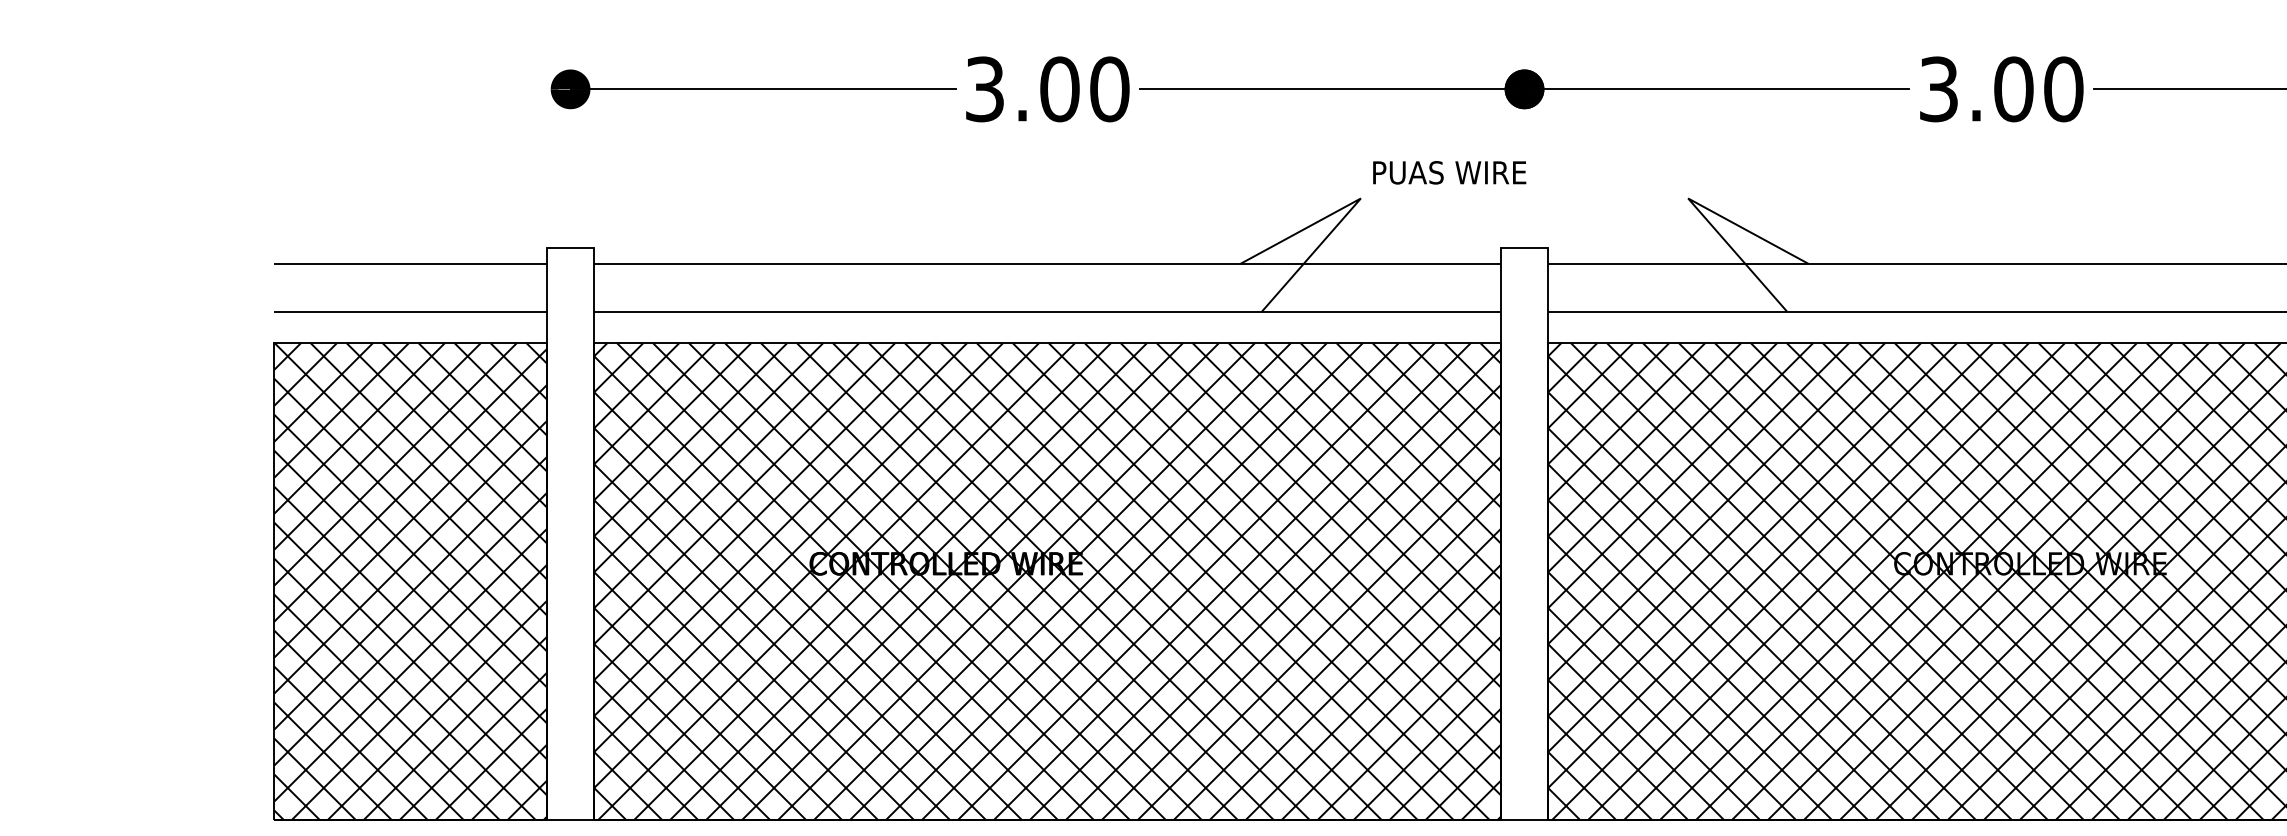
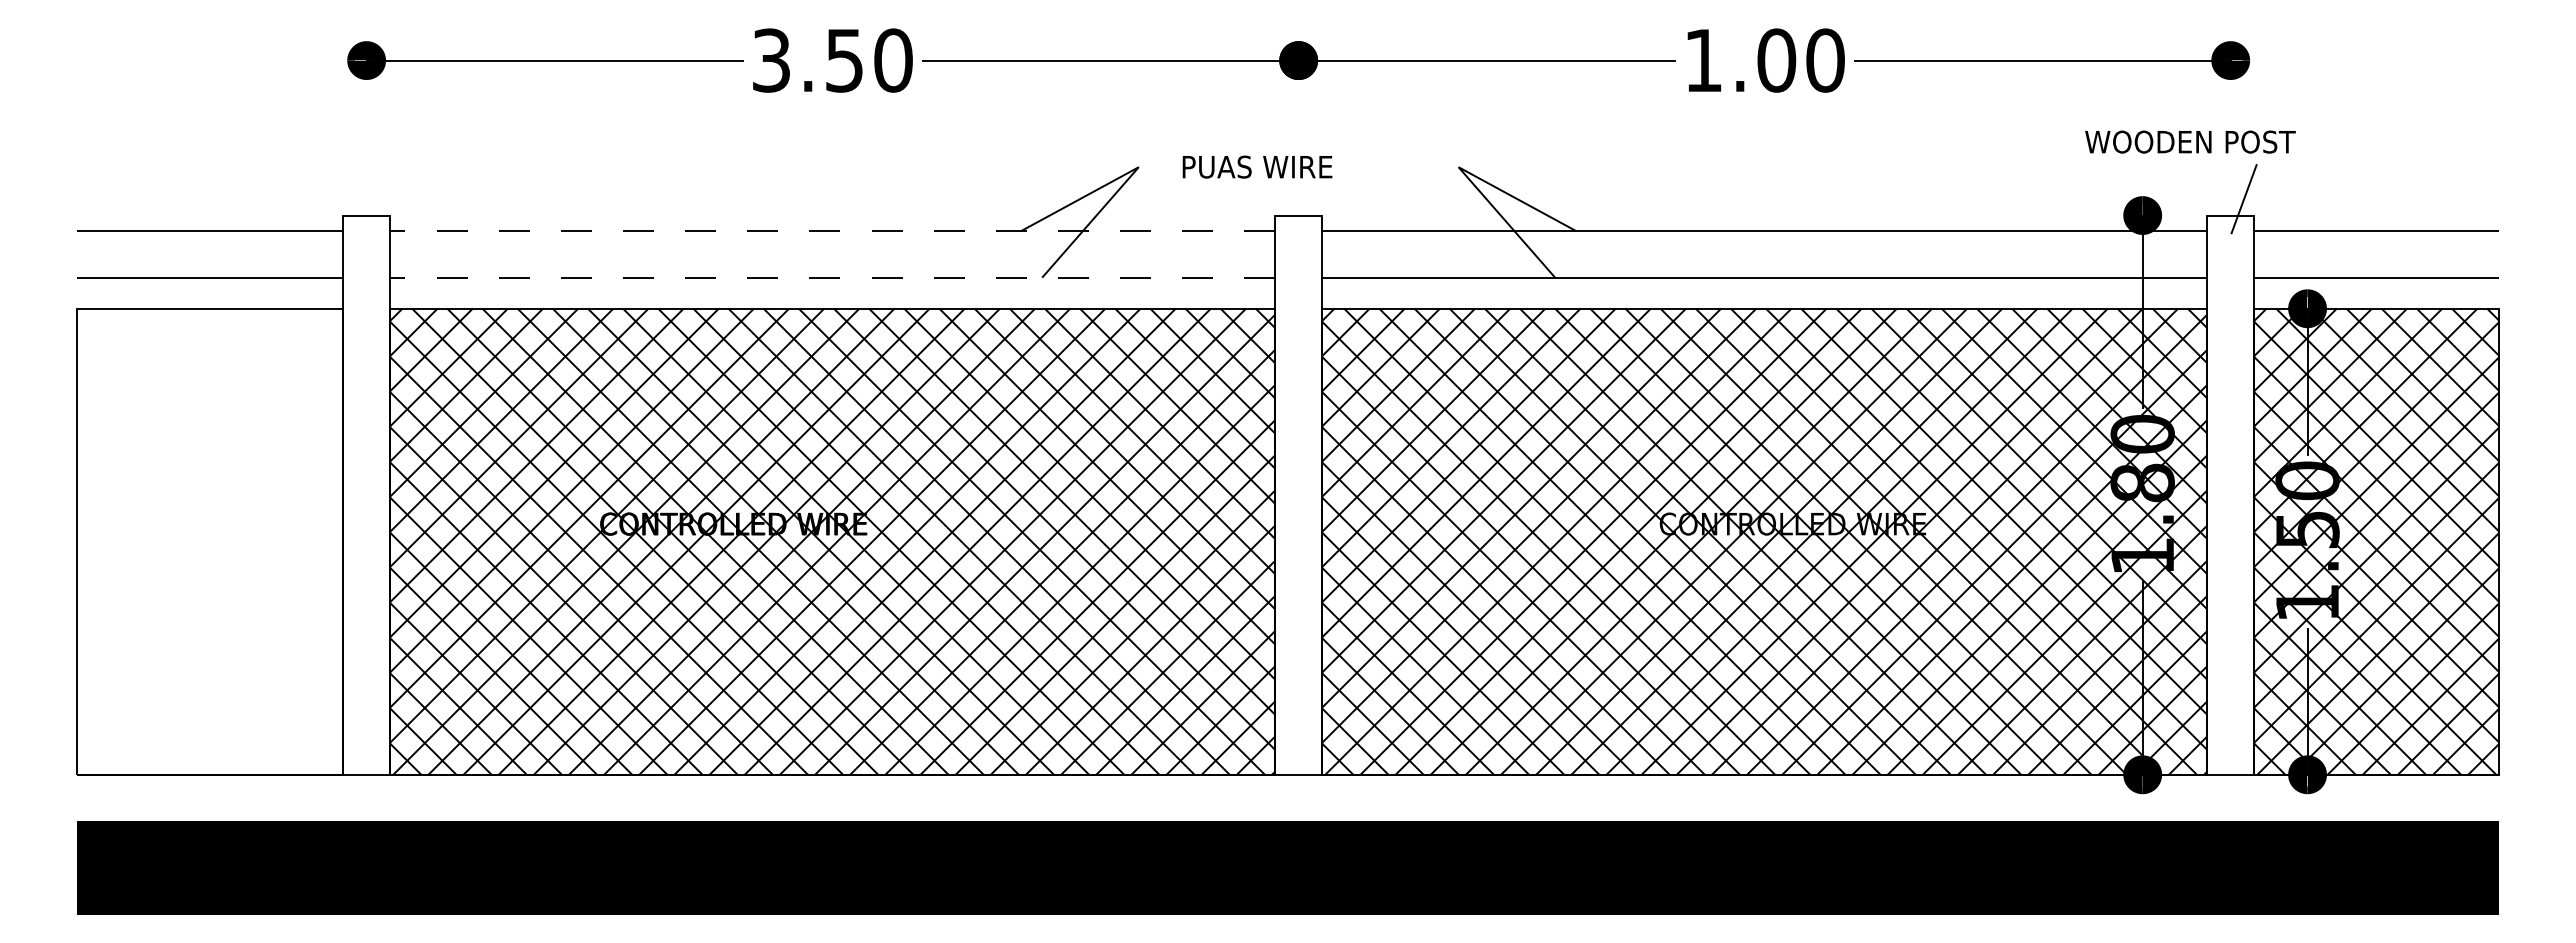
text: (1059, 89) -> (844, 60), 3.00 -> 3.50
text: (1938, 89) -> (1703, 60), 3.00 -> 1.00
text: (1449, 172) -> (1257, 166), moved
line: (1047, 264) -> (832, 231), solid -> dashed
line: (1047, 311) -> (832, 277), solid -> dashed
hatch: (410, 581) -> (210, 541), removed

